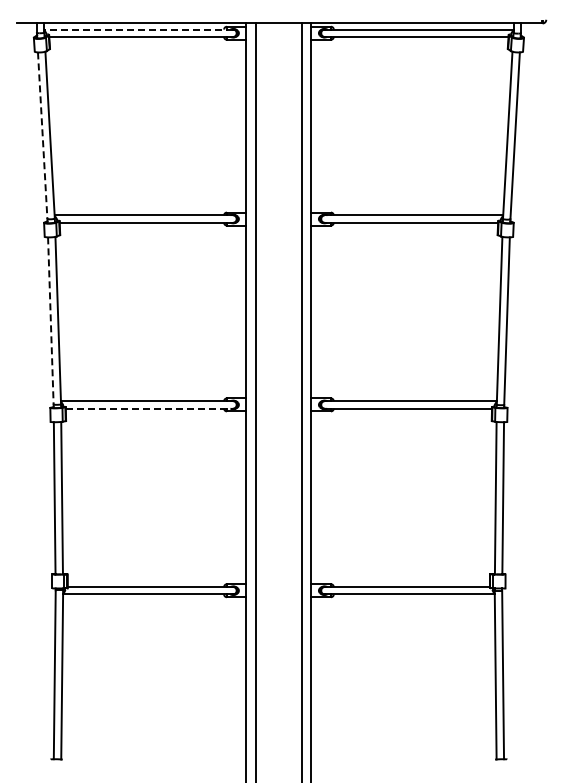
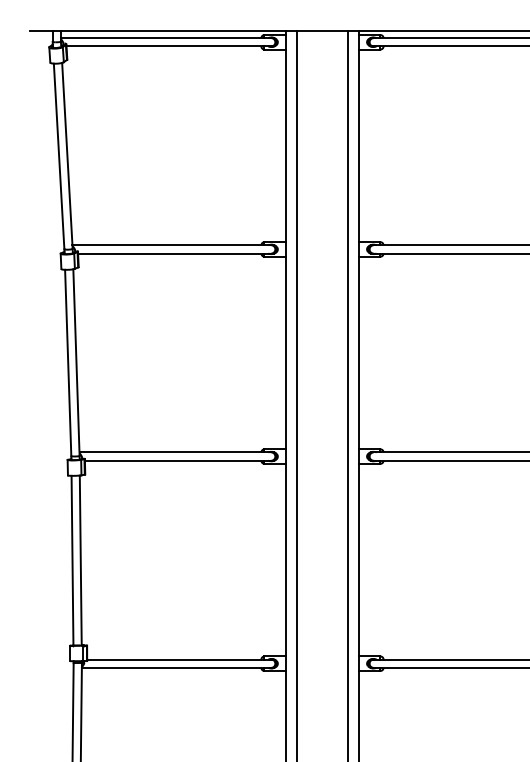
line: (138, 29) -> (165, 38), dashed -> solid
line: (42, 136) -> (58, 157), dashed -> solid
line: (50, 321) -> (67, 363), dashed -> solid
line: (149, 408) -> (178, 460), dashed -> solid

